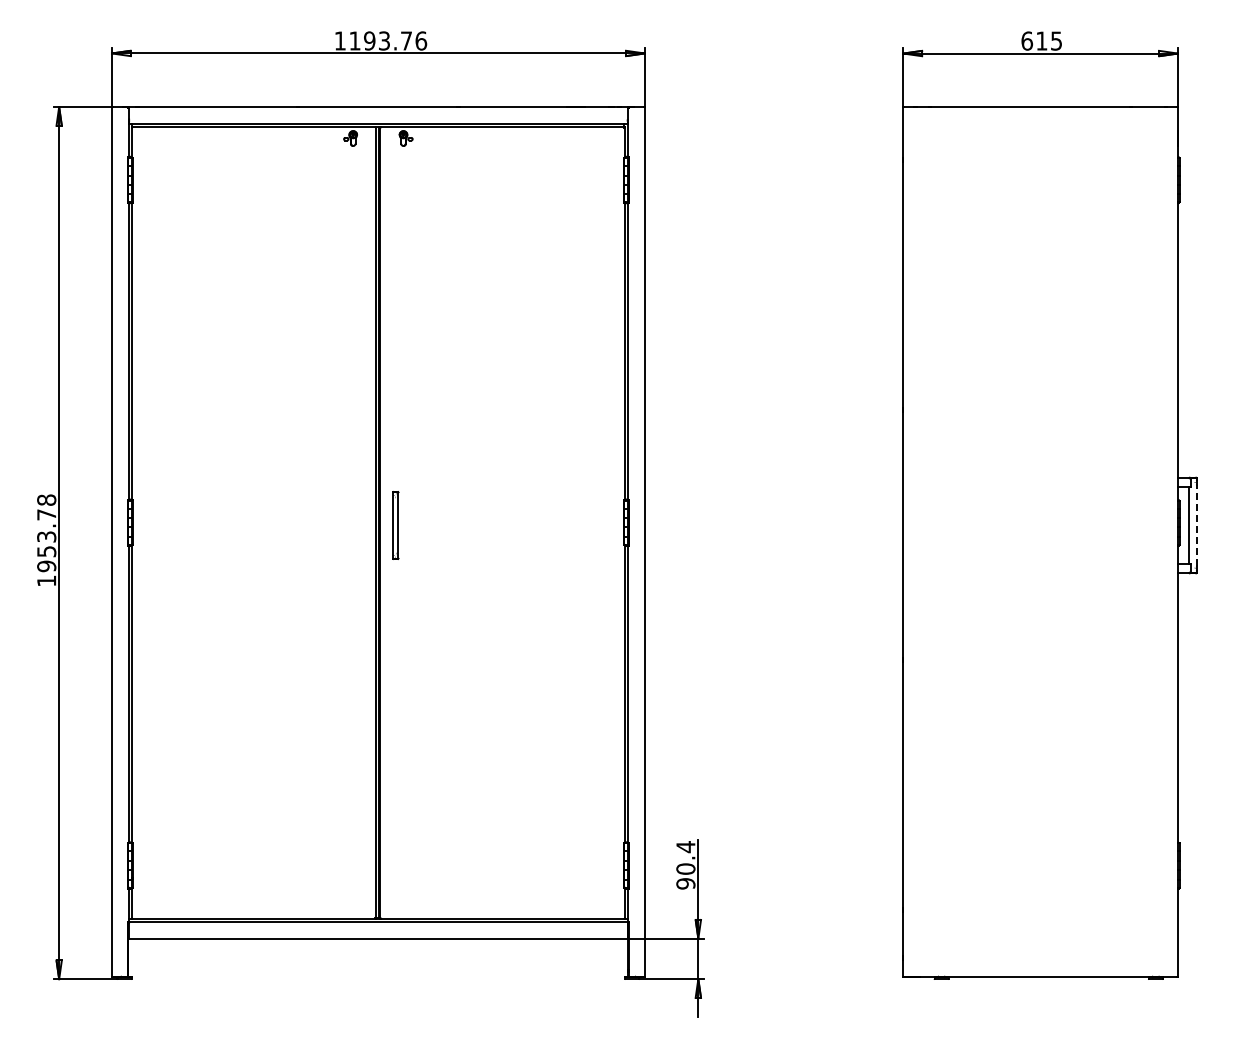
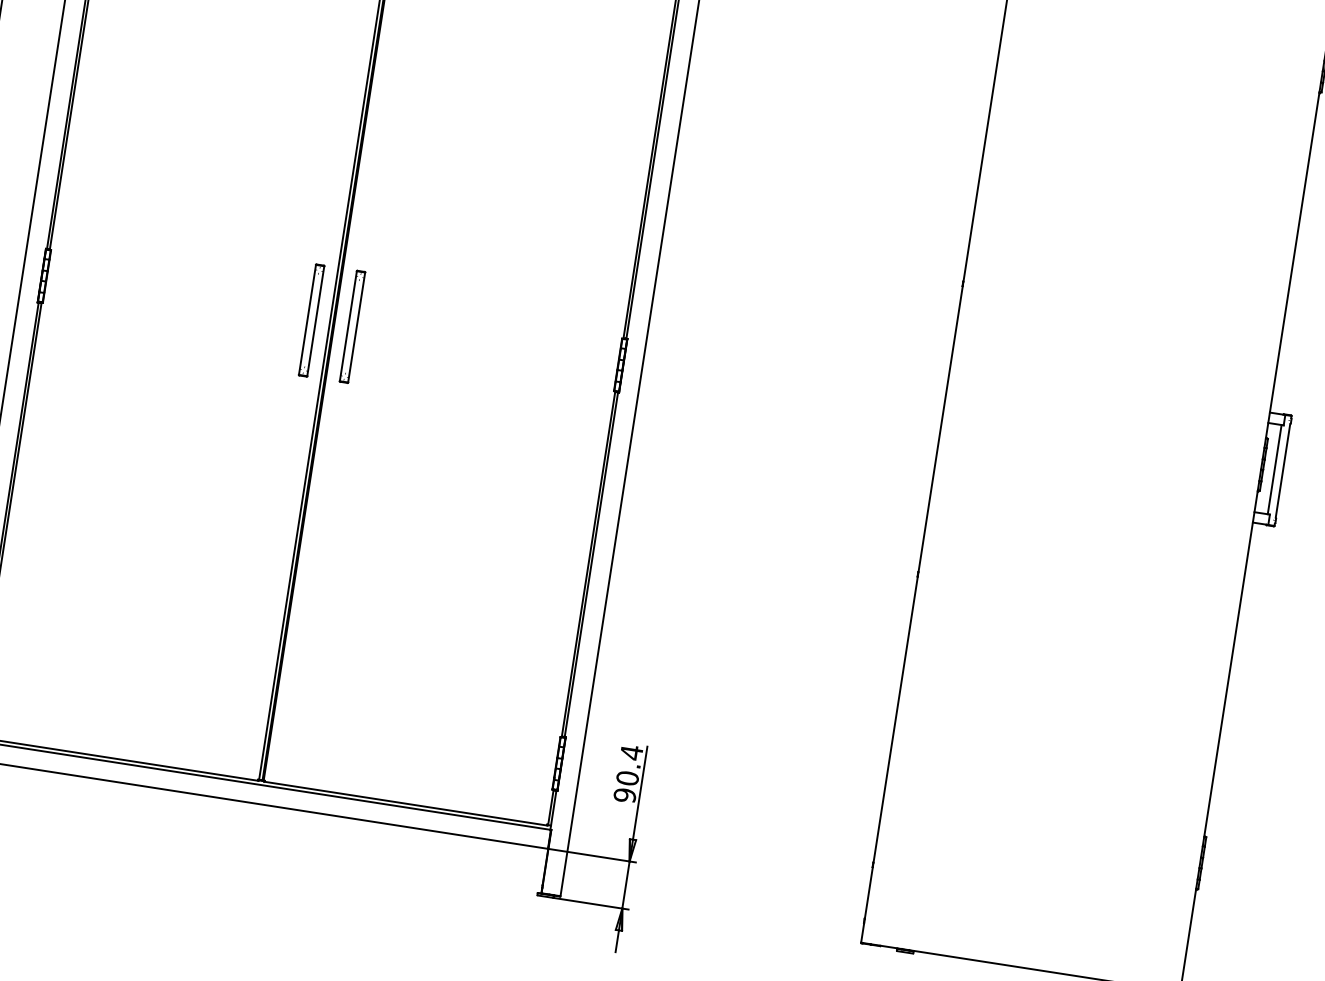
part: (360, 525) -> (311, 320), added
part: (395, 525) -> (351, 326), size x1.43
line: (1196, 525) -> (1282, 470), dashed -> solid

